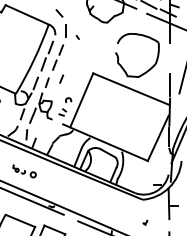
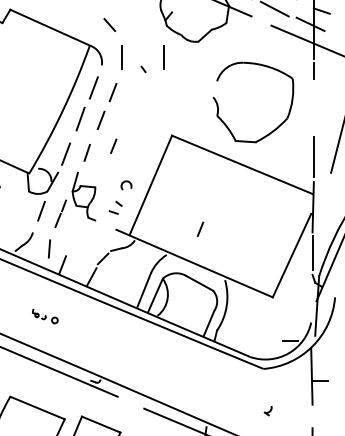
line: (88, 30) -> (163, 56), added
line: (108, 123) -> (200, 228), added
part: (24, 171) -> (45, 316), size x0.6

